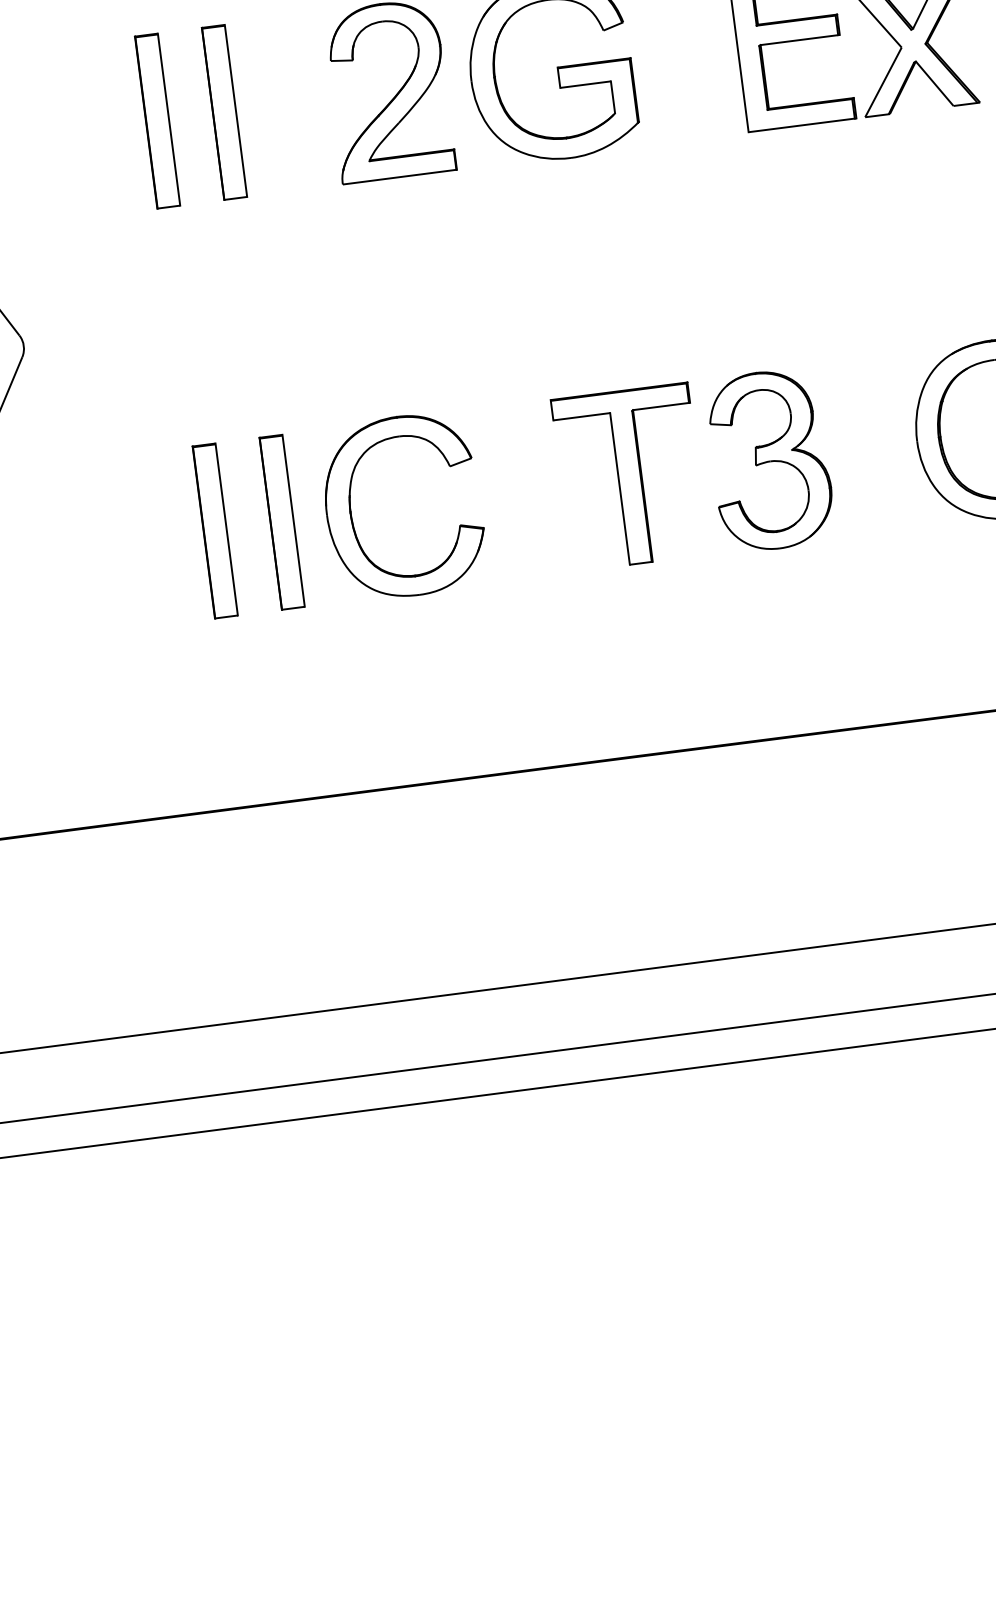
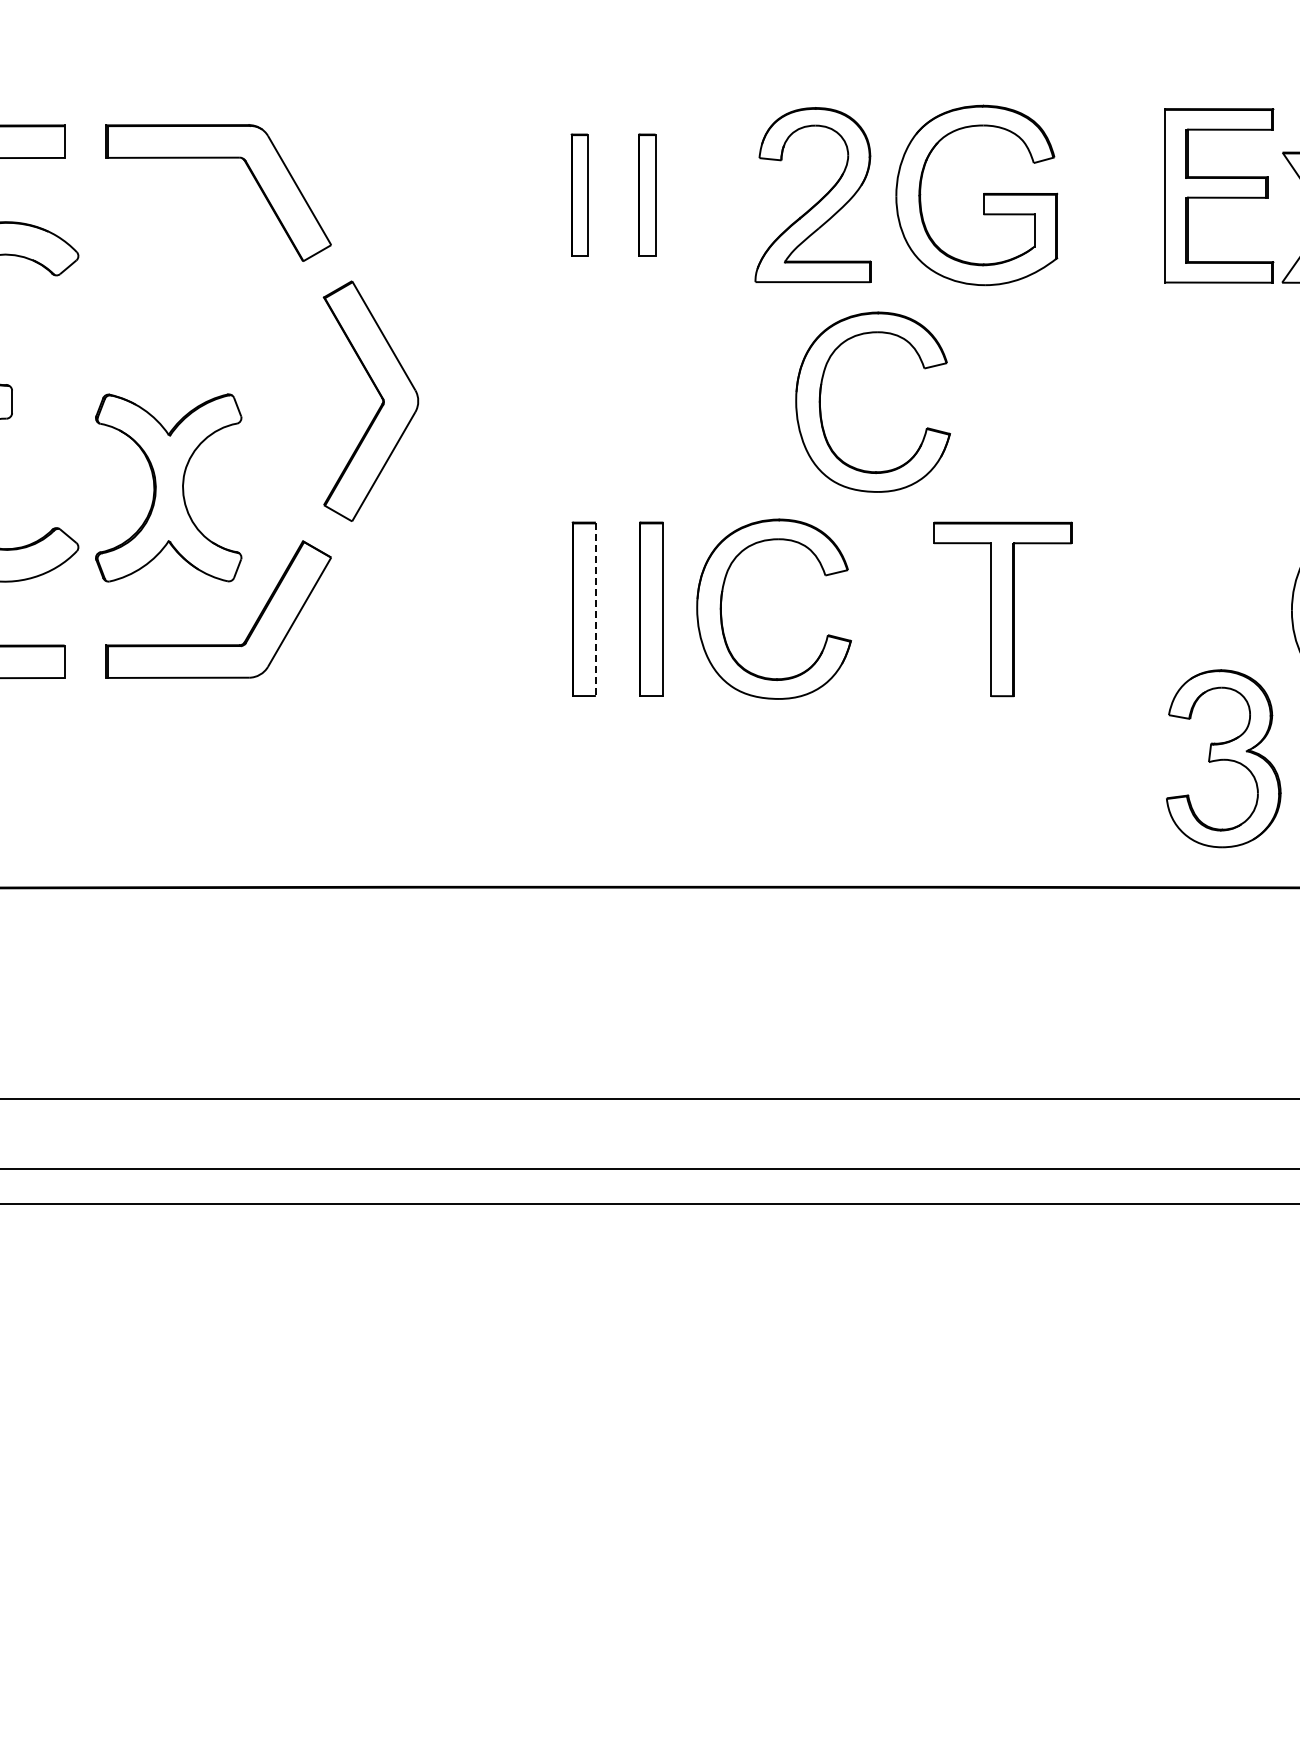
part: (224, 111) -> (647, 194), size x0.7
part: (157, 120) -> (579, 194), size x0.7
part: (422, 287) -> (821, 394), added
part: (769, 460) -> (1223, 758), moved
line: (226, 529) -> (595, 609), solid -> dashed

